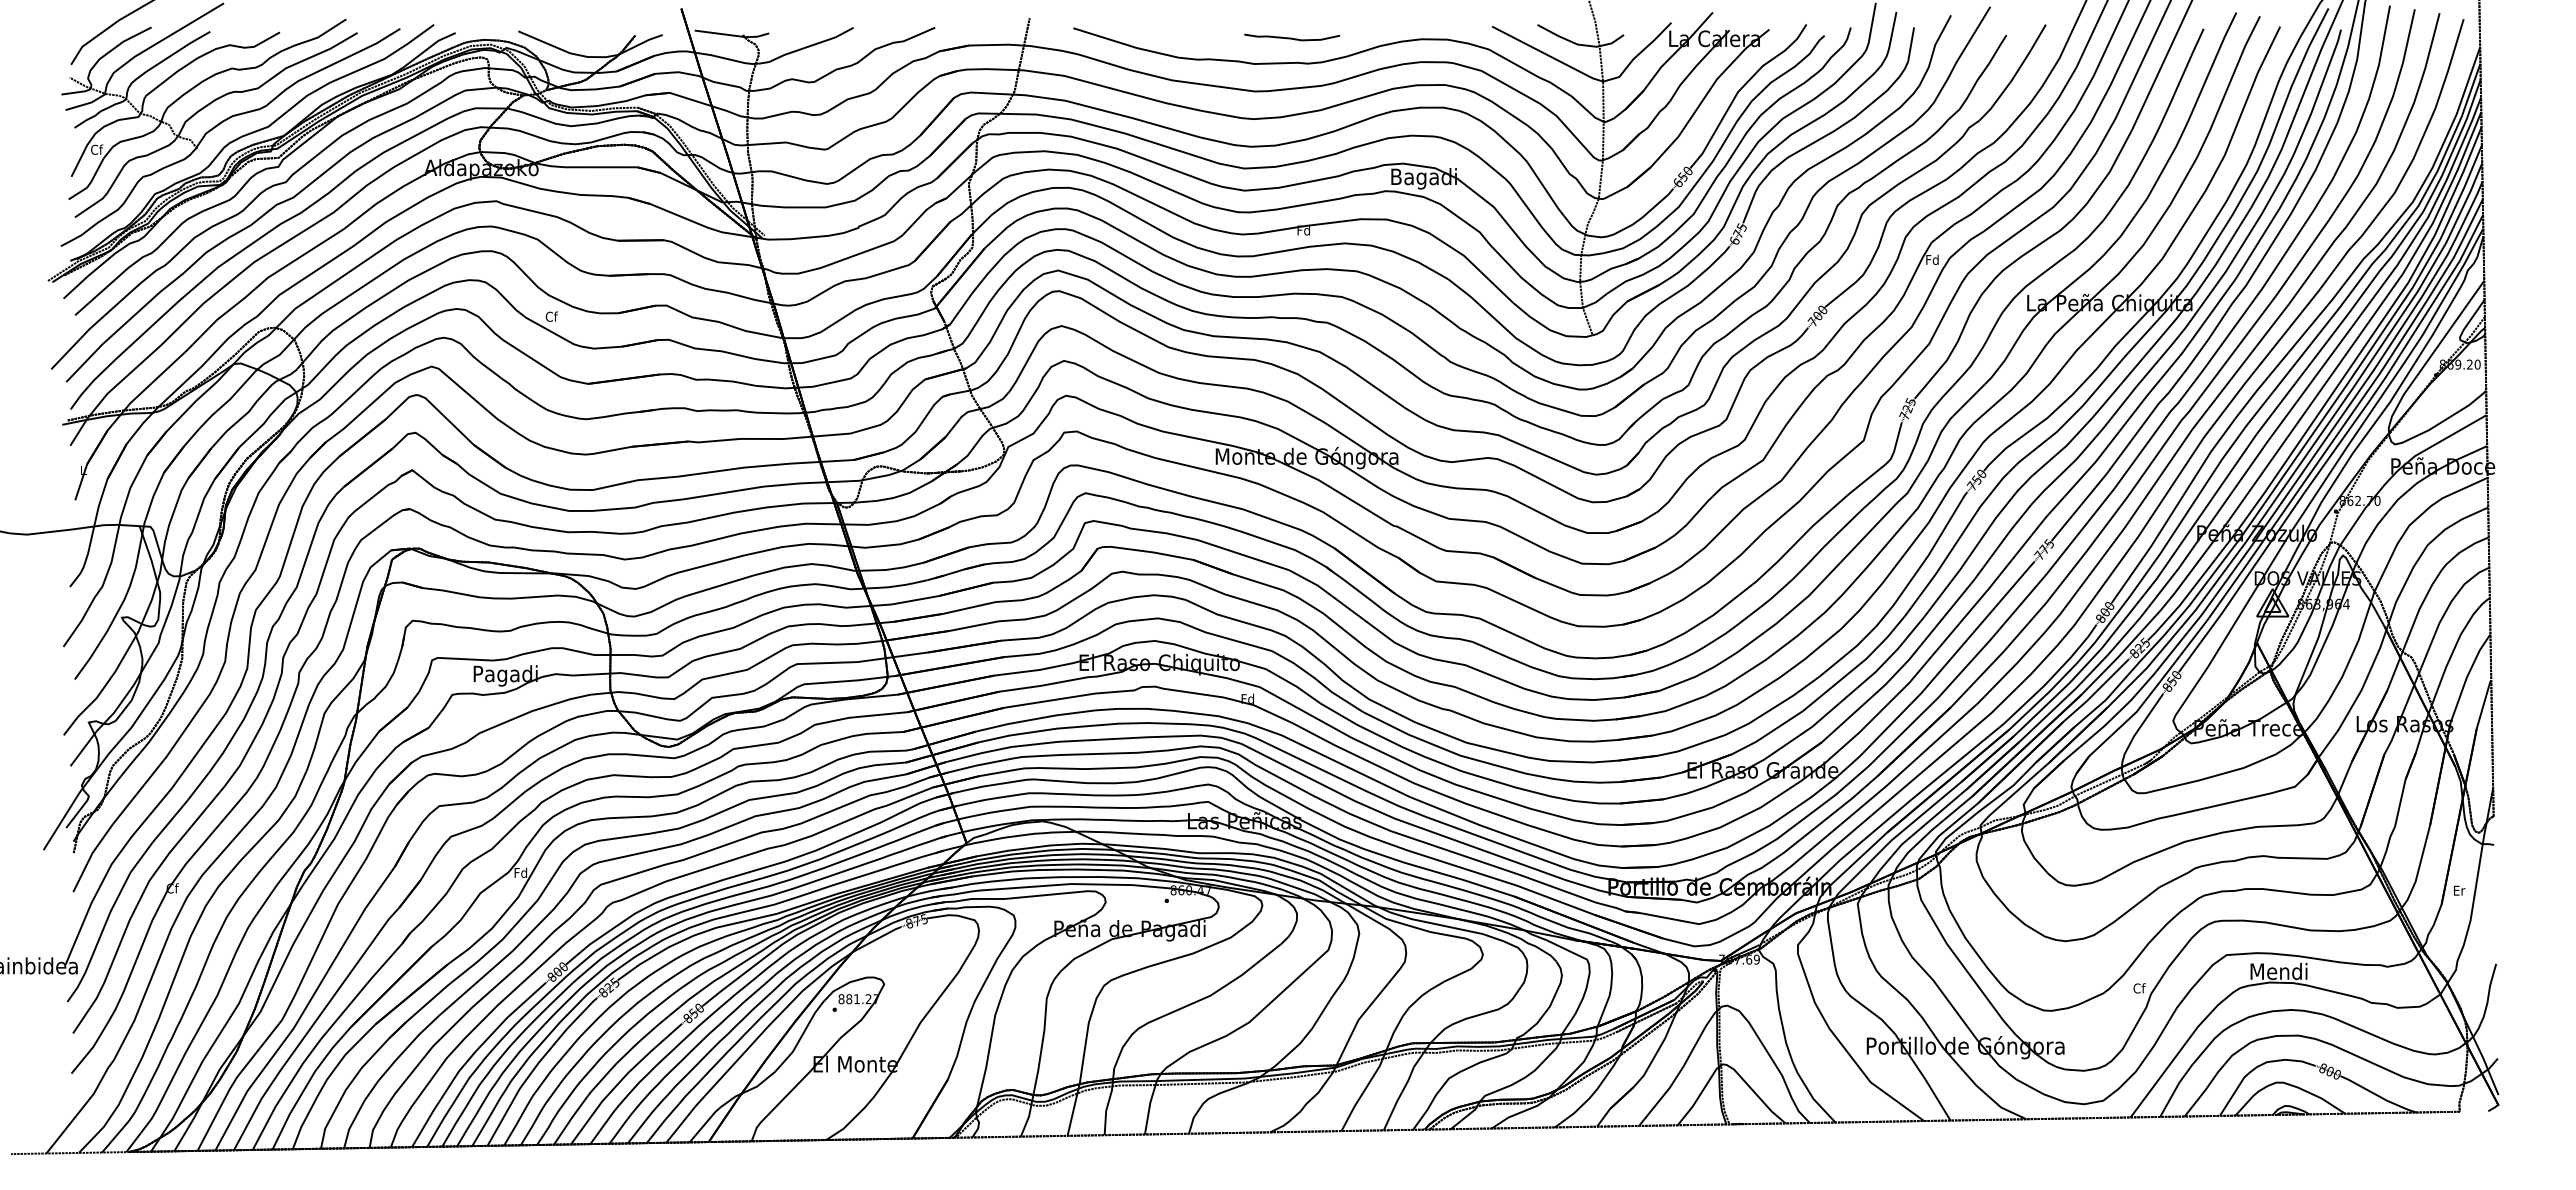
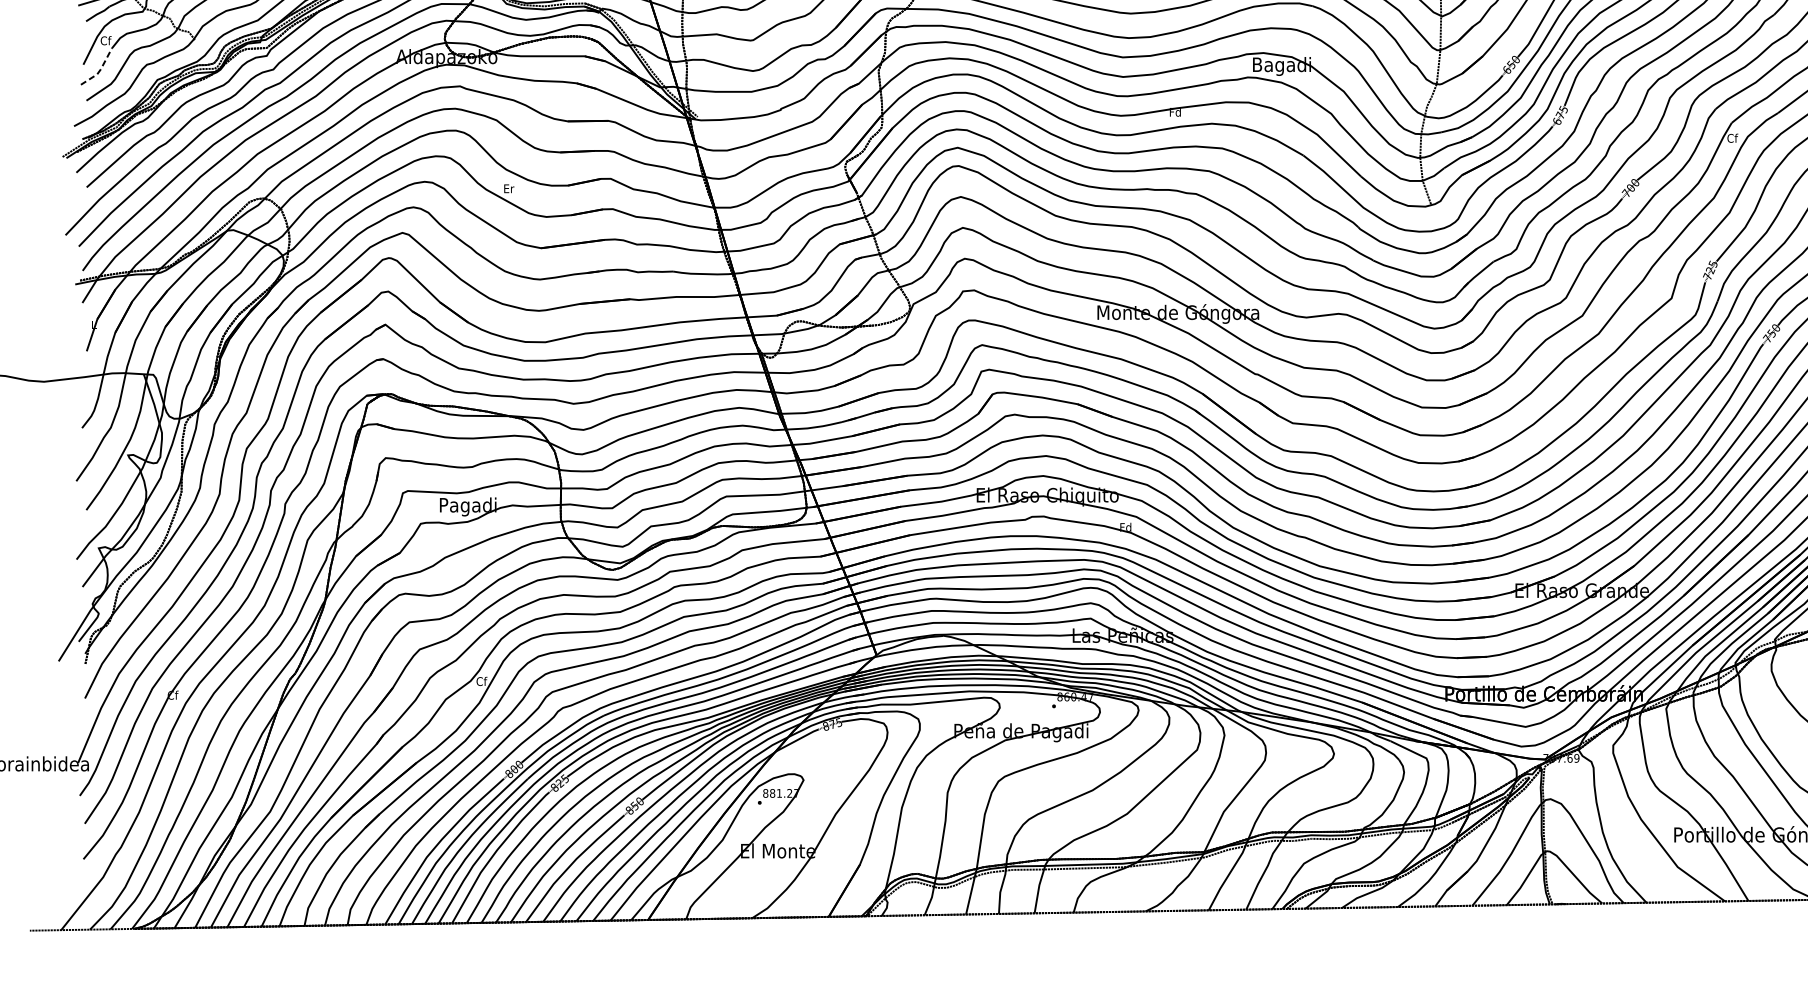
line: (90, 182) -> (100, 69), solid -> dashed
text: (1932, 259) -> (1732, 137), Fd -> Cf
text: (551, 316) -> (508, 188), Cf -> Er
text: (520, 872) -> (481, 681), Fd -> Cf

